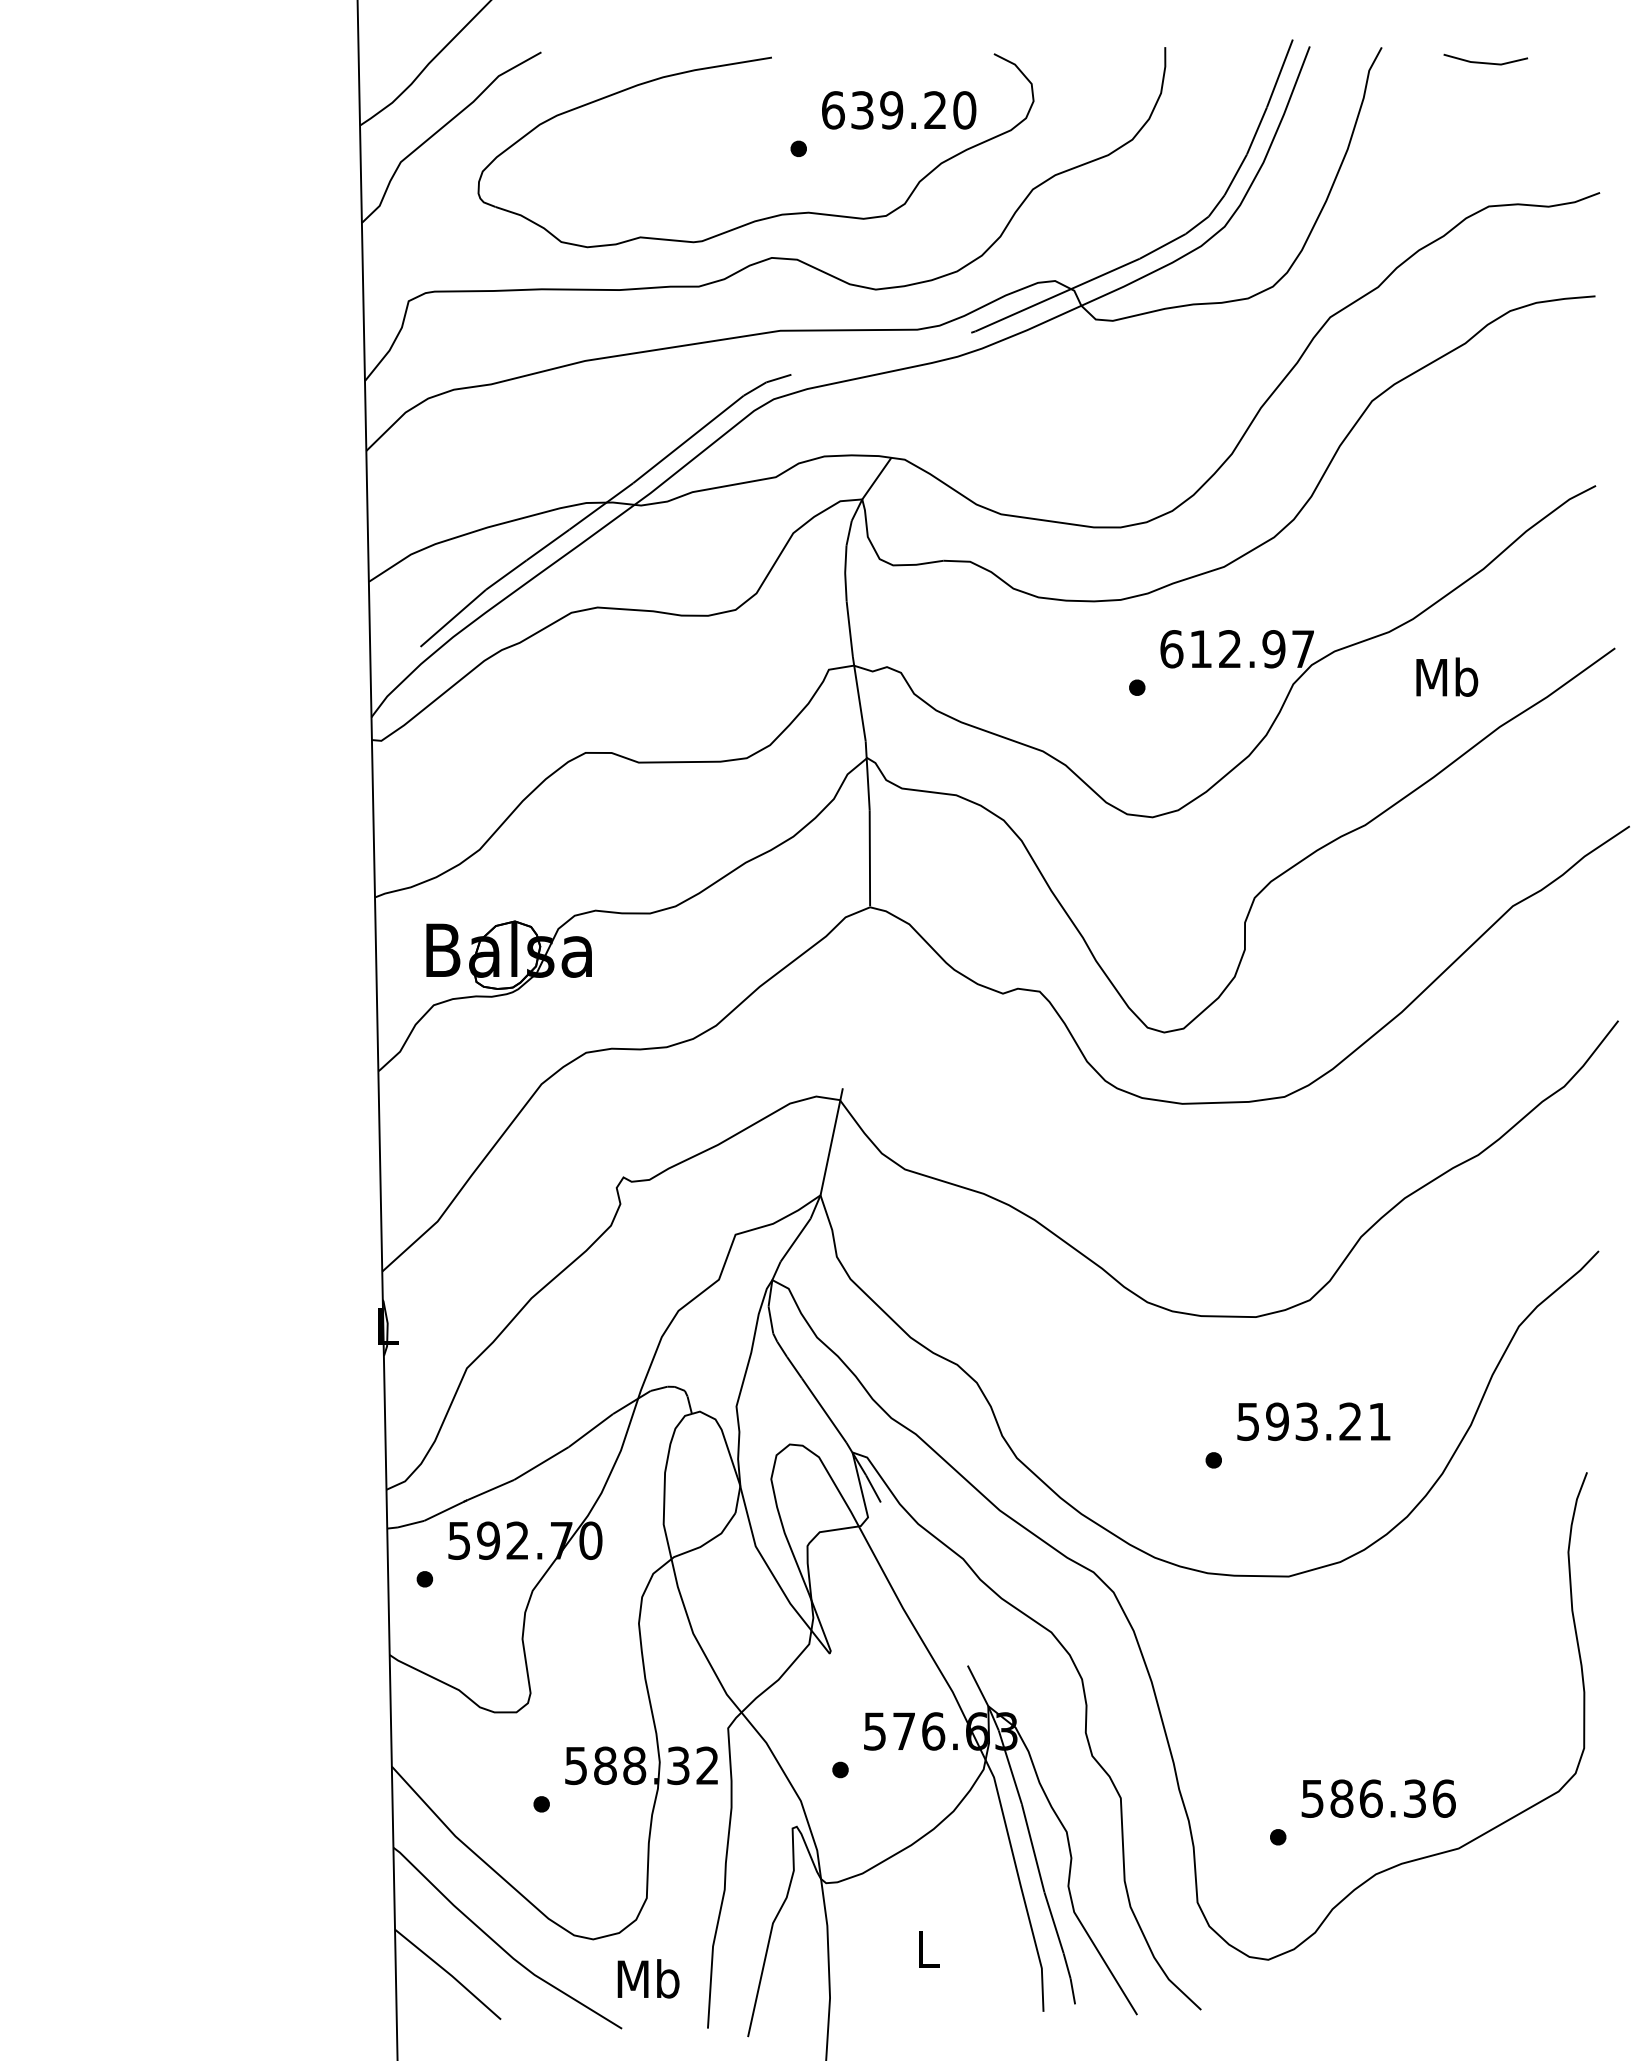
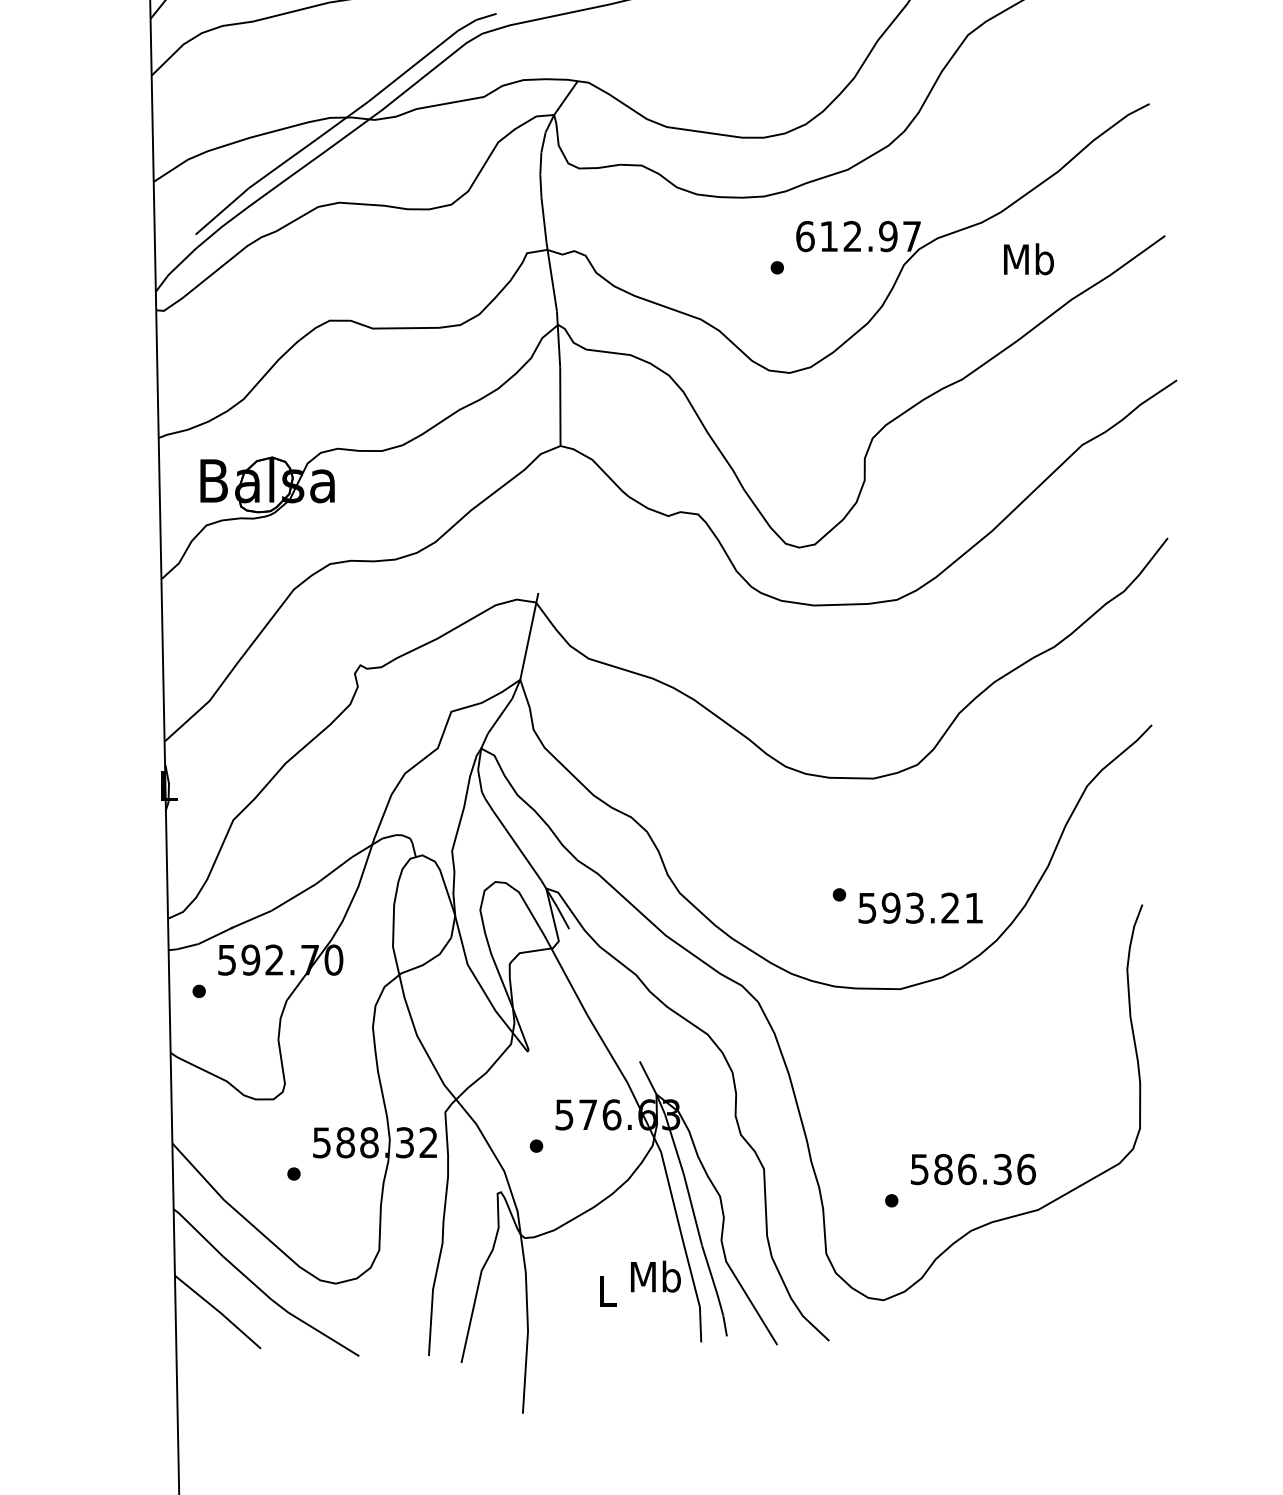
text: (1313, 1421) -> (920, 907), moved
text: (648, 1978) -> (655, 1276), moved

